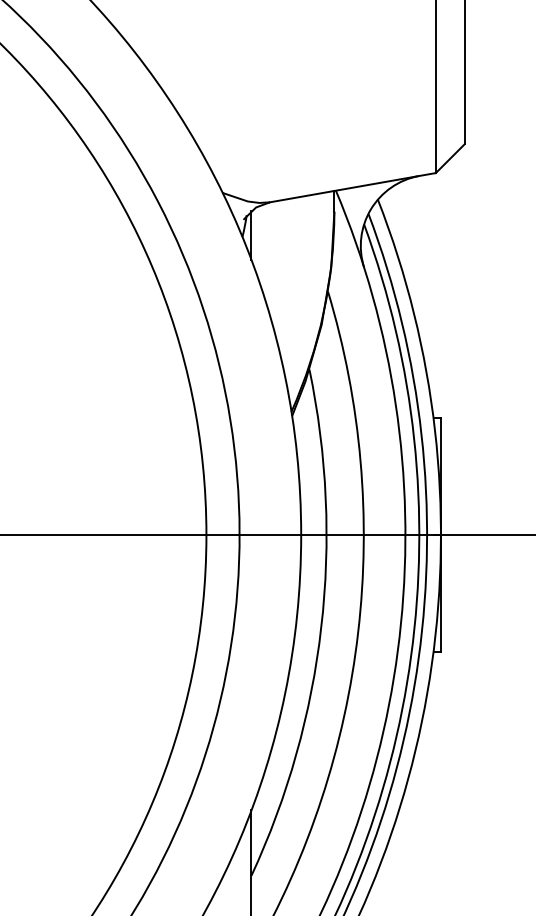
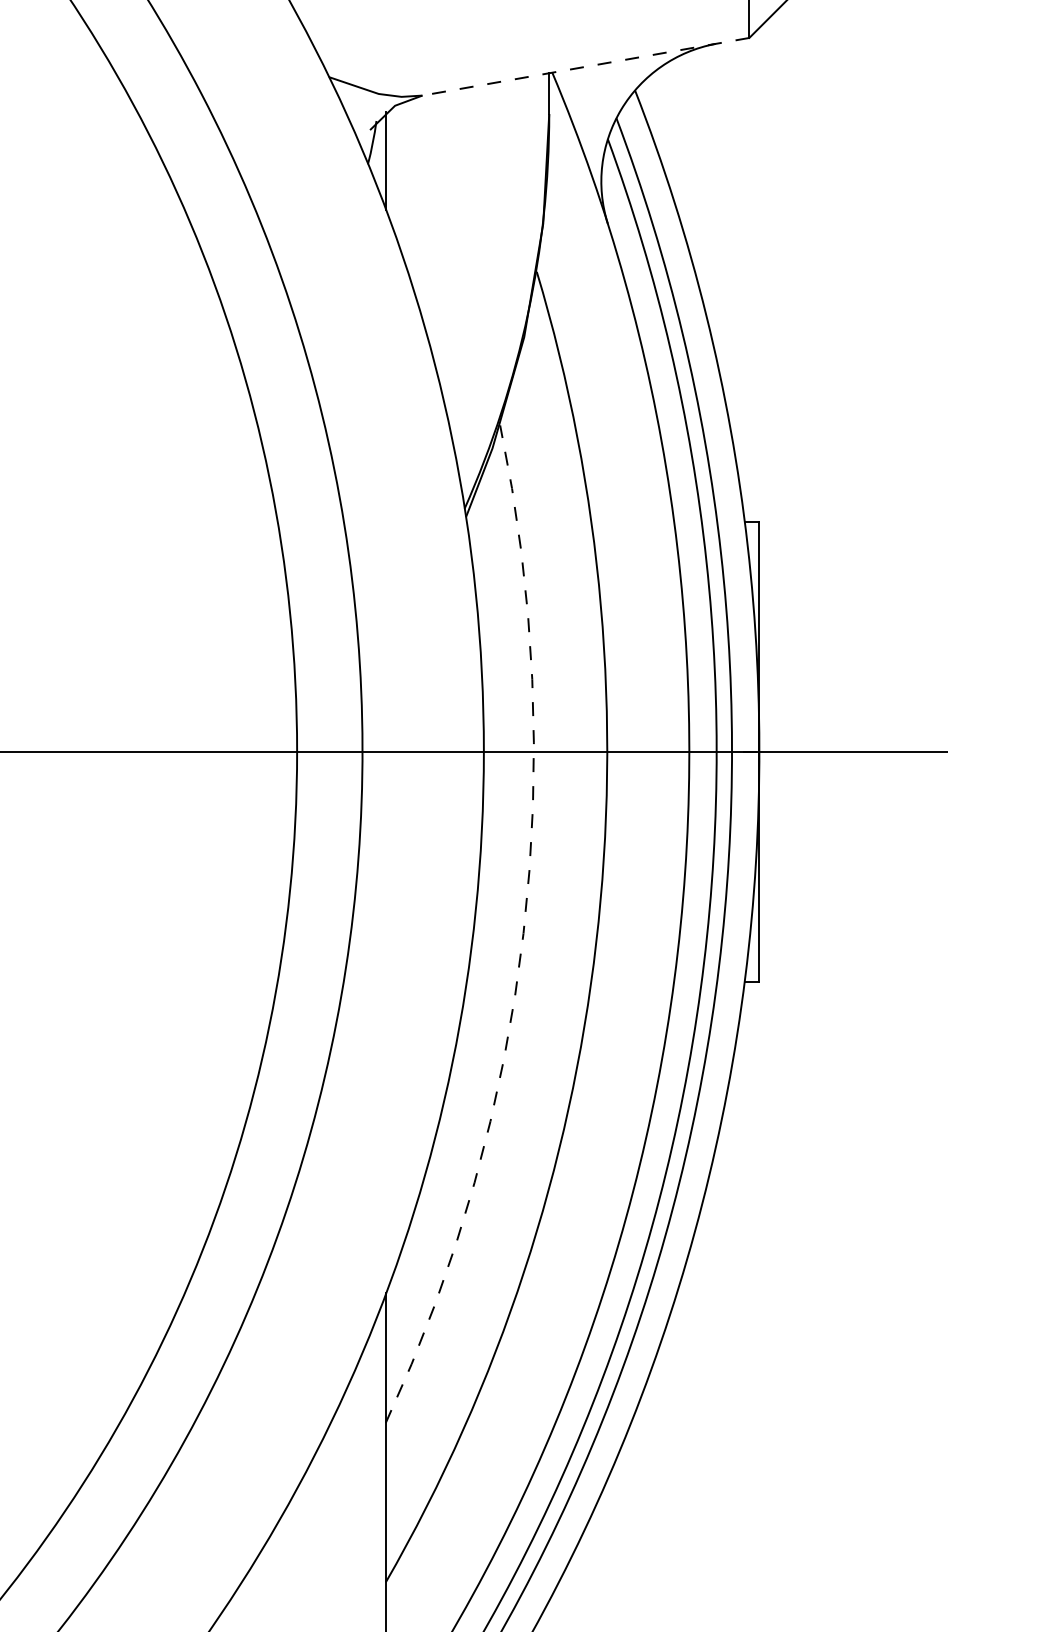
line: (352, 187) -> (584, 66), solid -> dashed
arc: (321, 627) -> (523, 933), solid -> dashed

